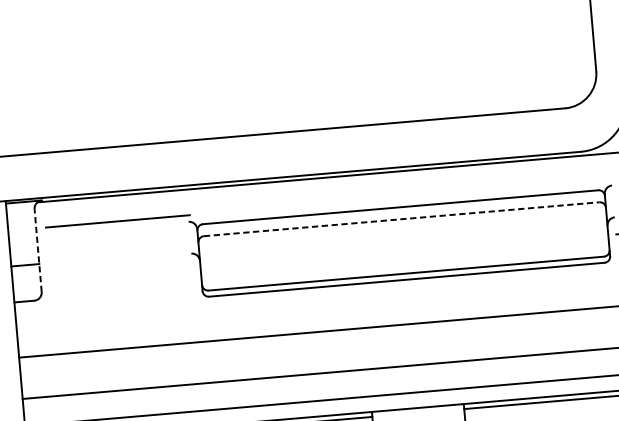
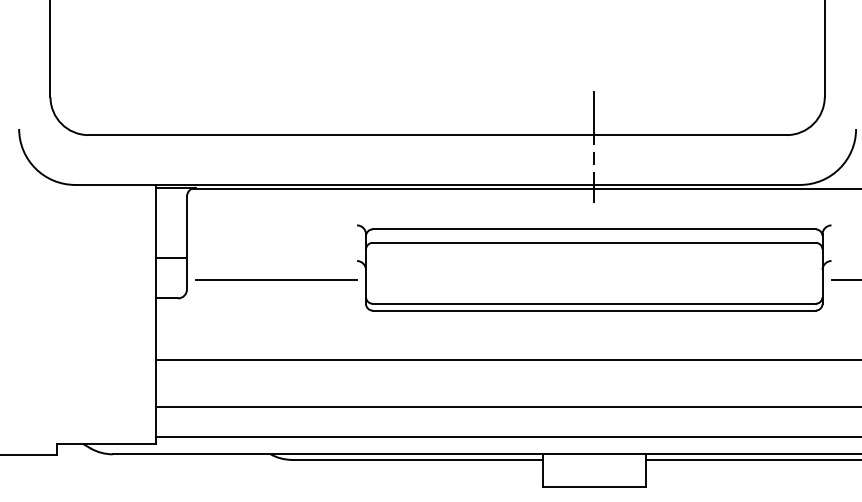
line: (394, 133) -> (594, 146), added
line: (401, 218) -> (594, 242), dashed -> solid
line: (117, 220) -> (276, 279), moved
line: (37, 250) -> (186, 242), dashed -> solid

